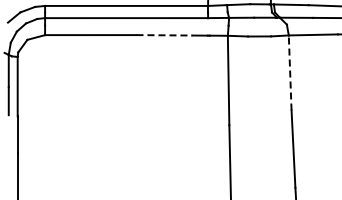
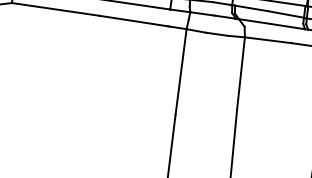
line: (164, 35) -> (126, 20), dashed -> solid
line: (290, 72) -> (241, 73), dashed -> solid

